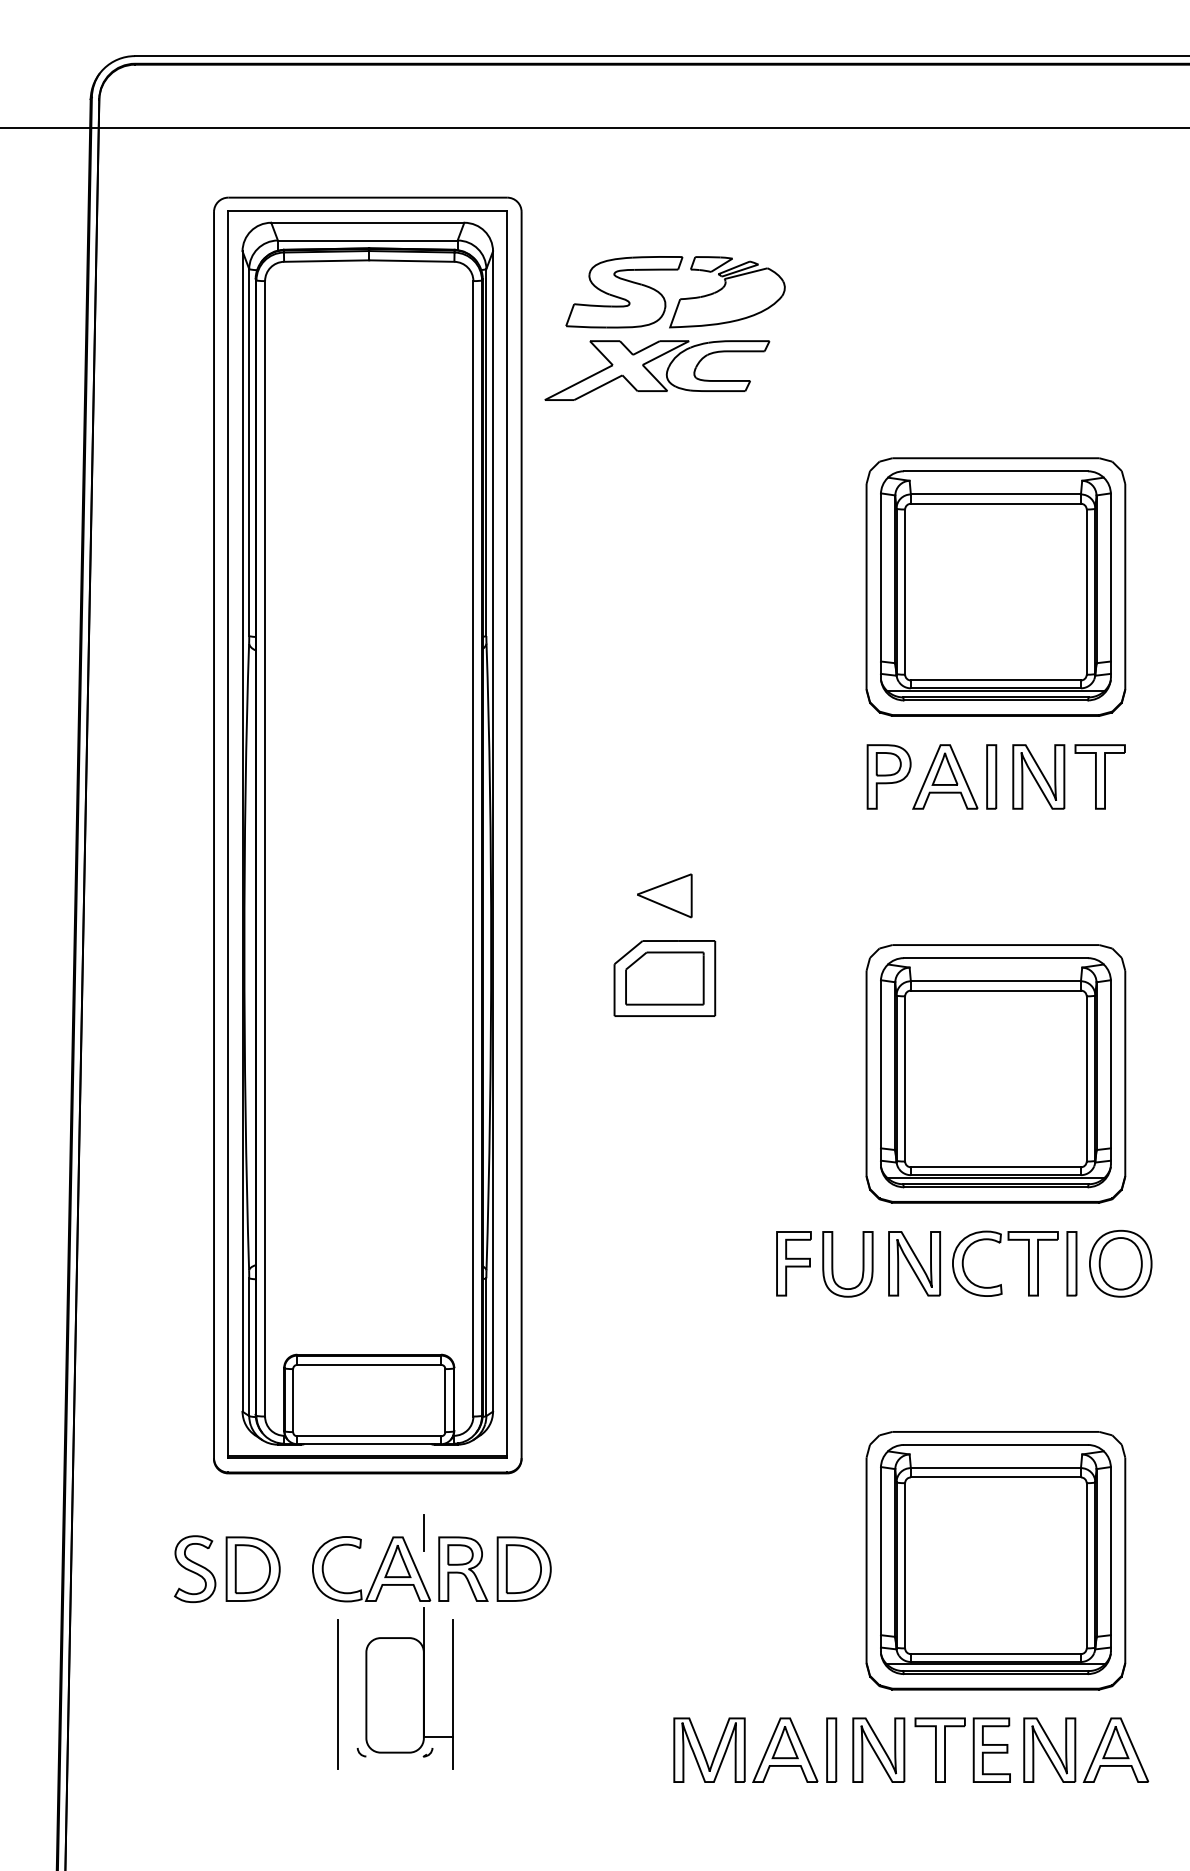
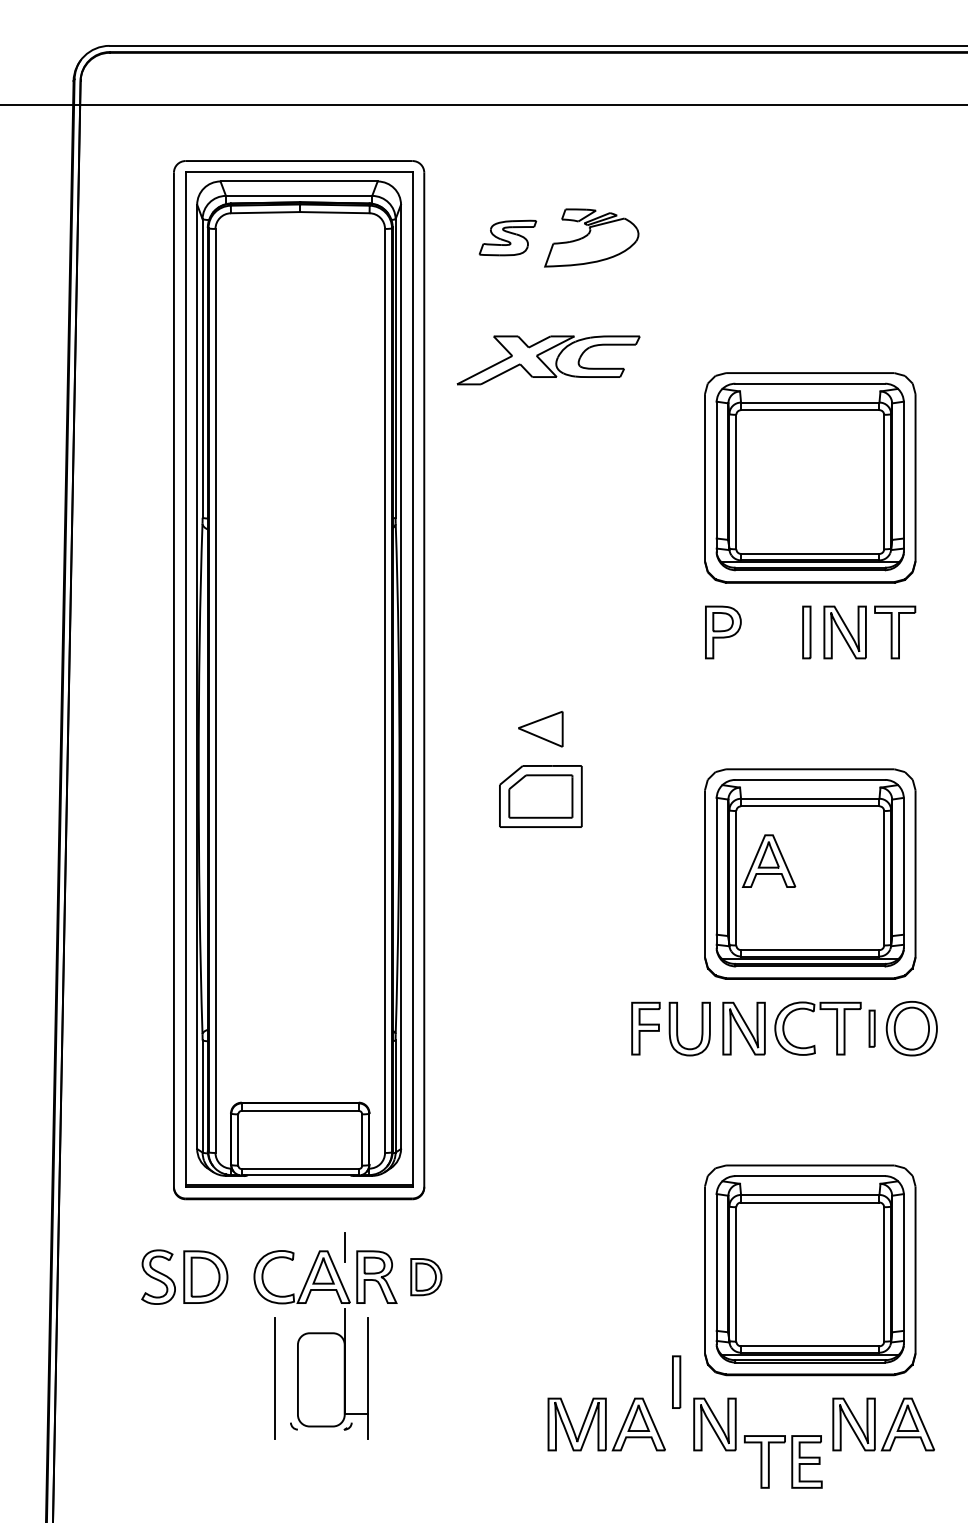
part: (624, 292) -> (508, 238), size x0.6
part: (657, 370) -> (548, 360), moved
part: (945, 776) -> (769, 860), moved
part: (1071, 1263) -> (871, 1028), size x0.7
part: (523, 1568) -> (425, 1276), size x0.7
part: (831, 1749) -> (676, 1381), moved
part: (972, 1749) -> (791, 1461), moved

